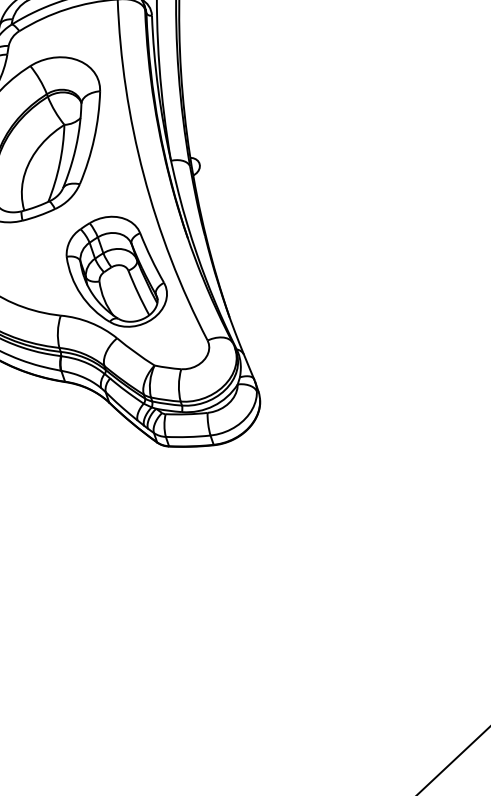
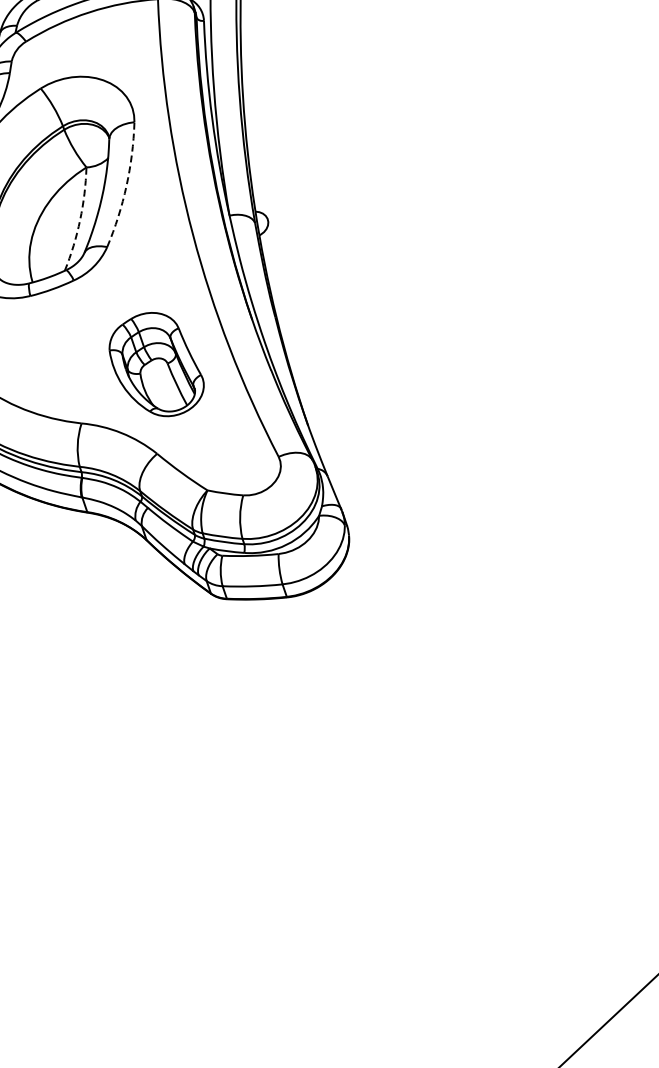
arc: (94, 138) -> (126, 185), solid -> dashed
arc: (59, 164) -> (80, 220), solid -> dashed
part: (116, 271) -> (156, 364), size x0.7

